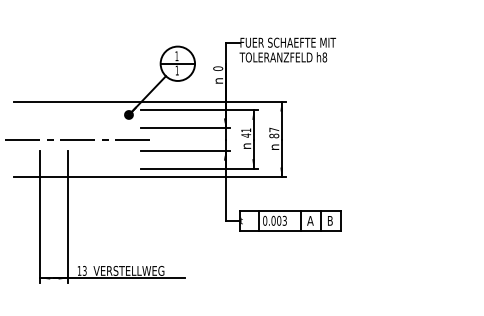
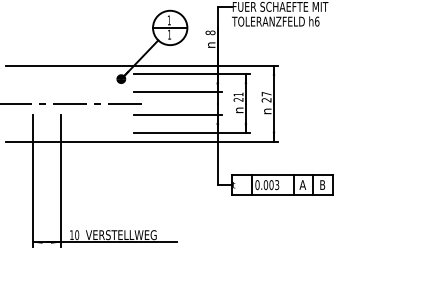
text: (324, 57) -> (316, 21), h8 -> h6
text: (217, 68) -> (209, 32), 0 -> 8
text: (246, 135) -> (238, 99), 41 -> 21
text: (274, 135) -> (266, 99), 87 -> 27
text: (84, 270) -> (76, 234), 13 -> 10

